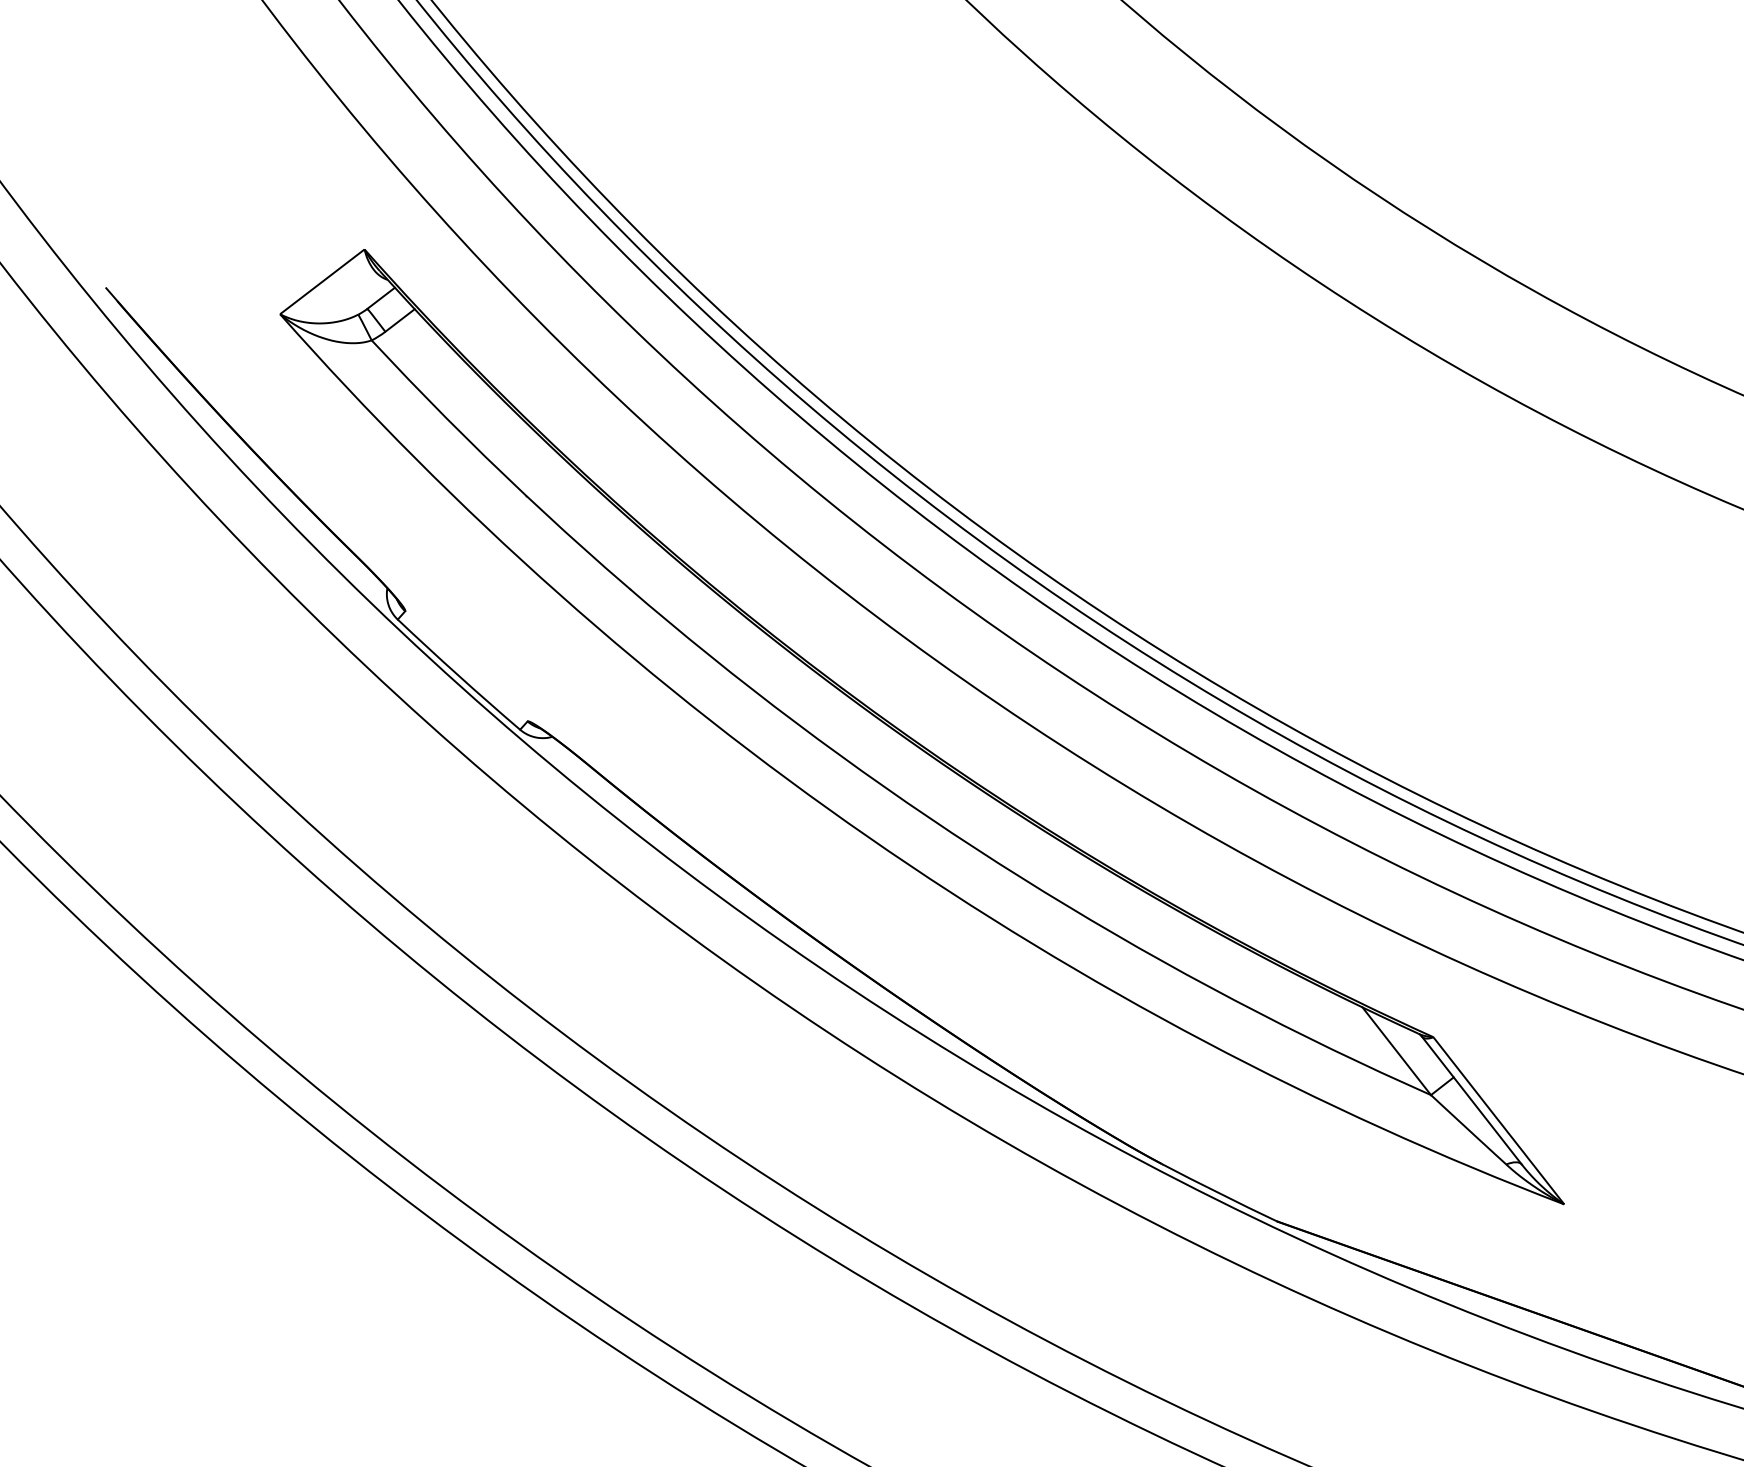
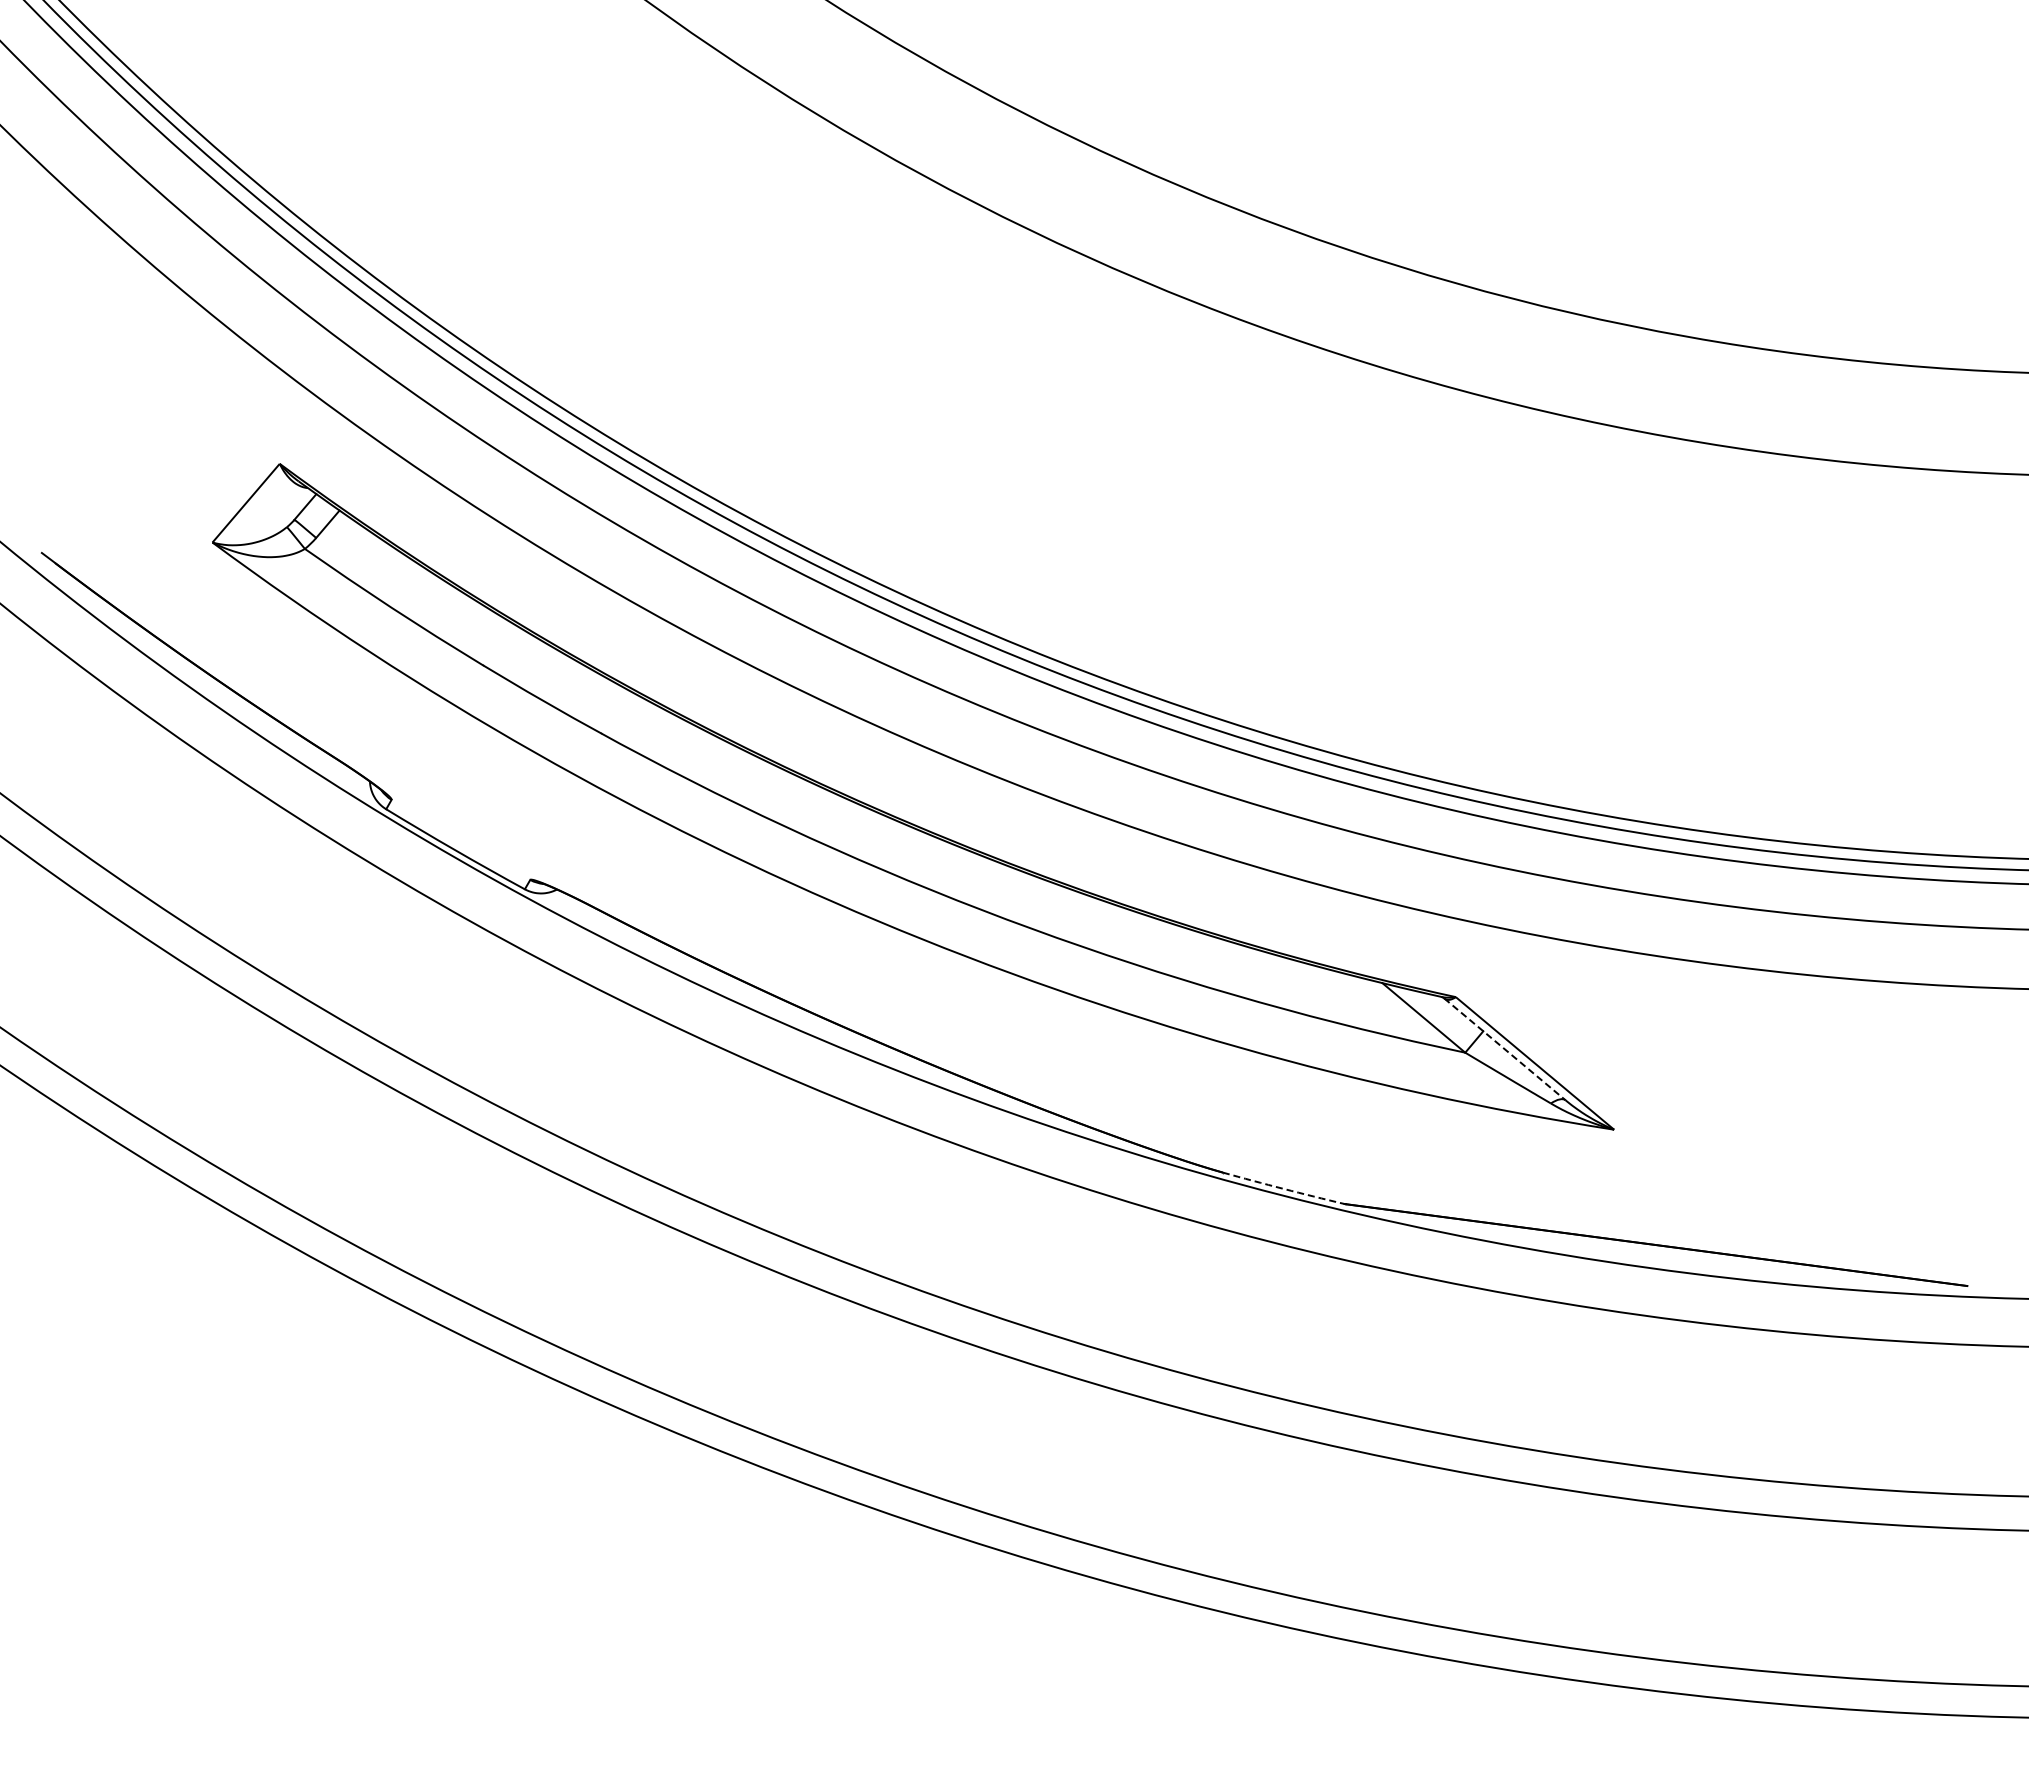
line: (1472, 1100) -> (1505, 1049), solid -> dashed
arc: (1219, 1192) -> (1283, 1188), solid -> dashed

